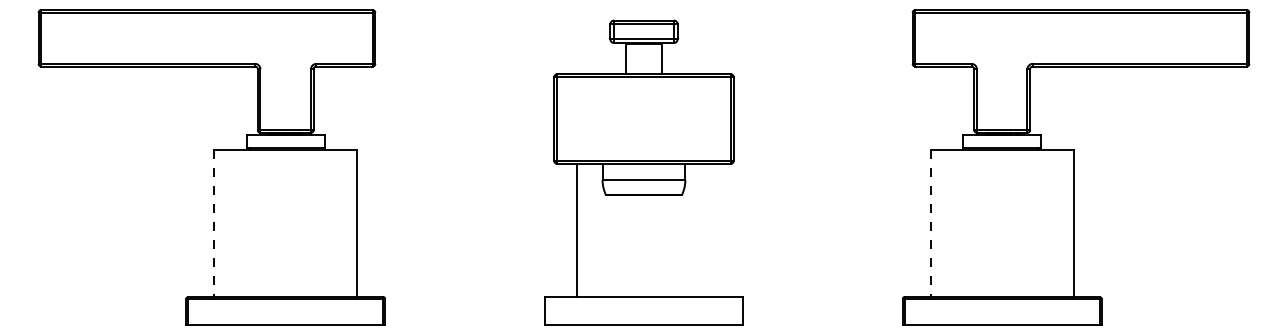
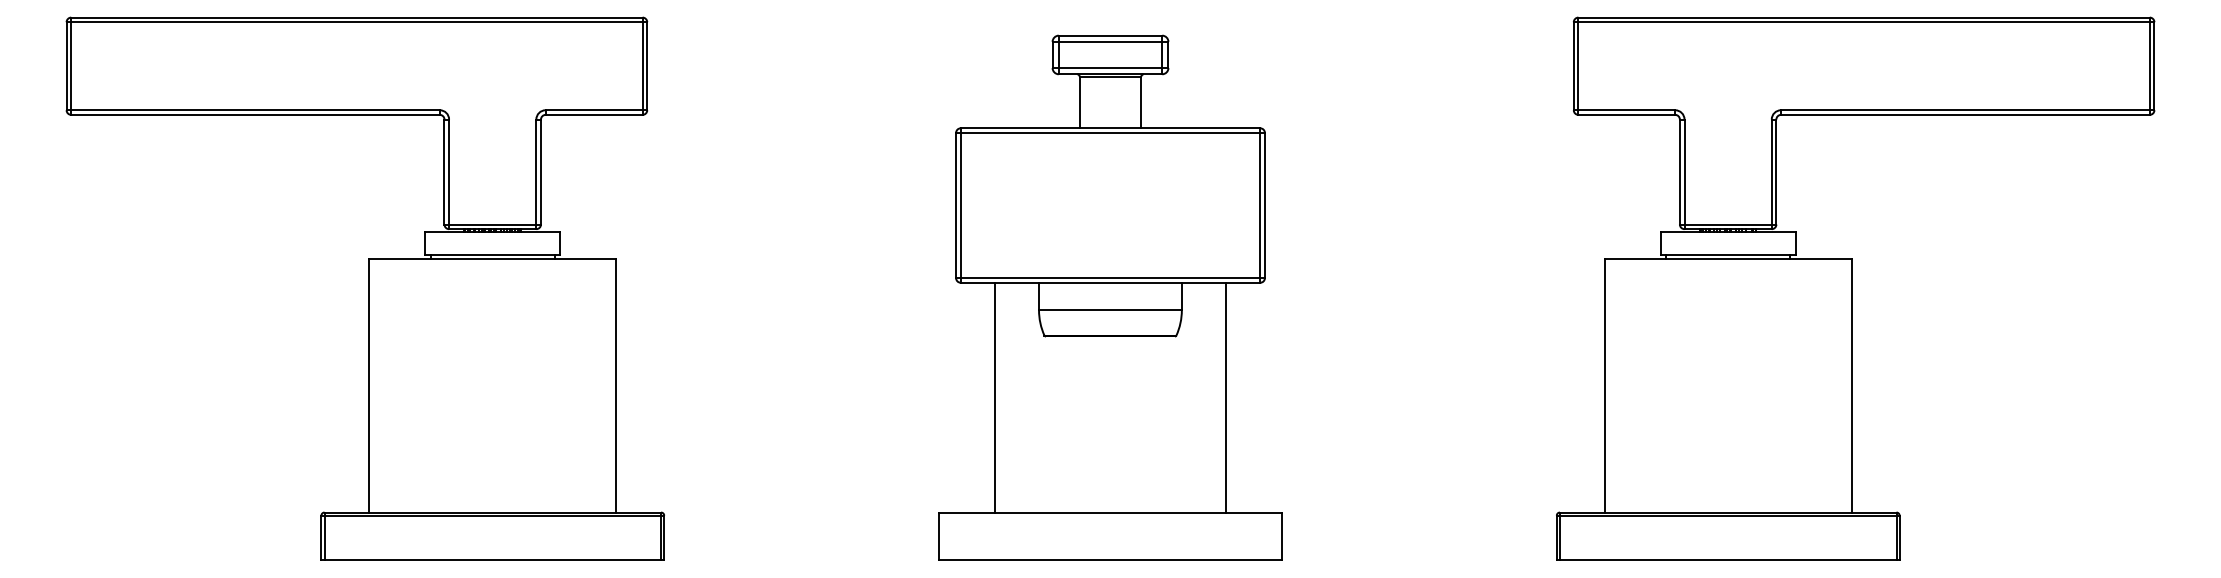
line: (214, 224) -> (369, 387), dashed -> solid
line: (930, 224) -> (1604, 387), dashed -> solid
line: (711, 230) -> (1226, 397), added

